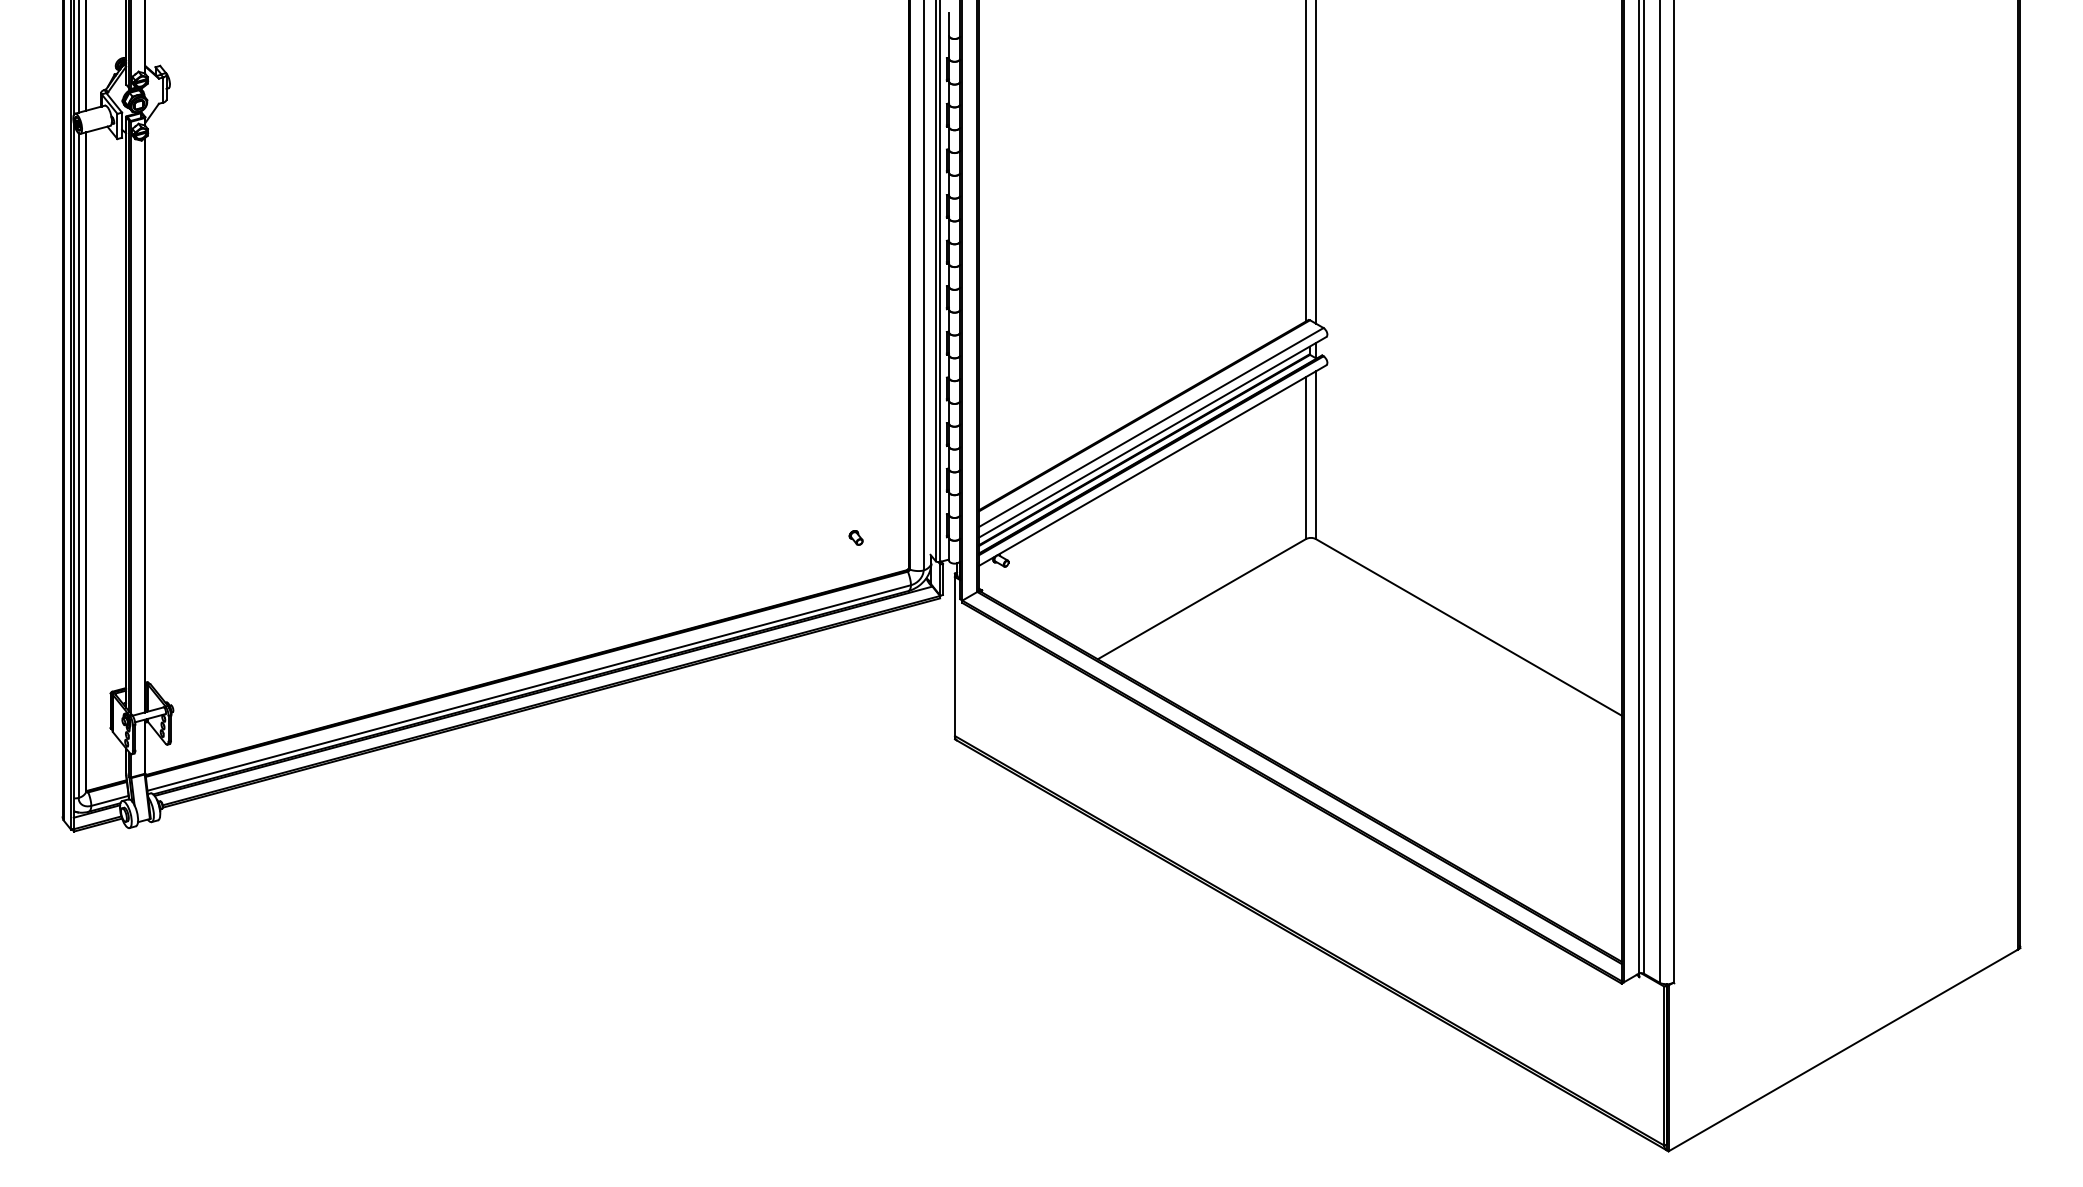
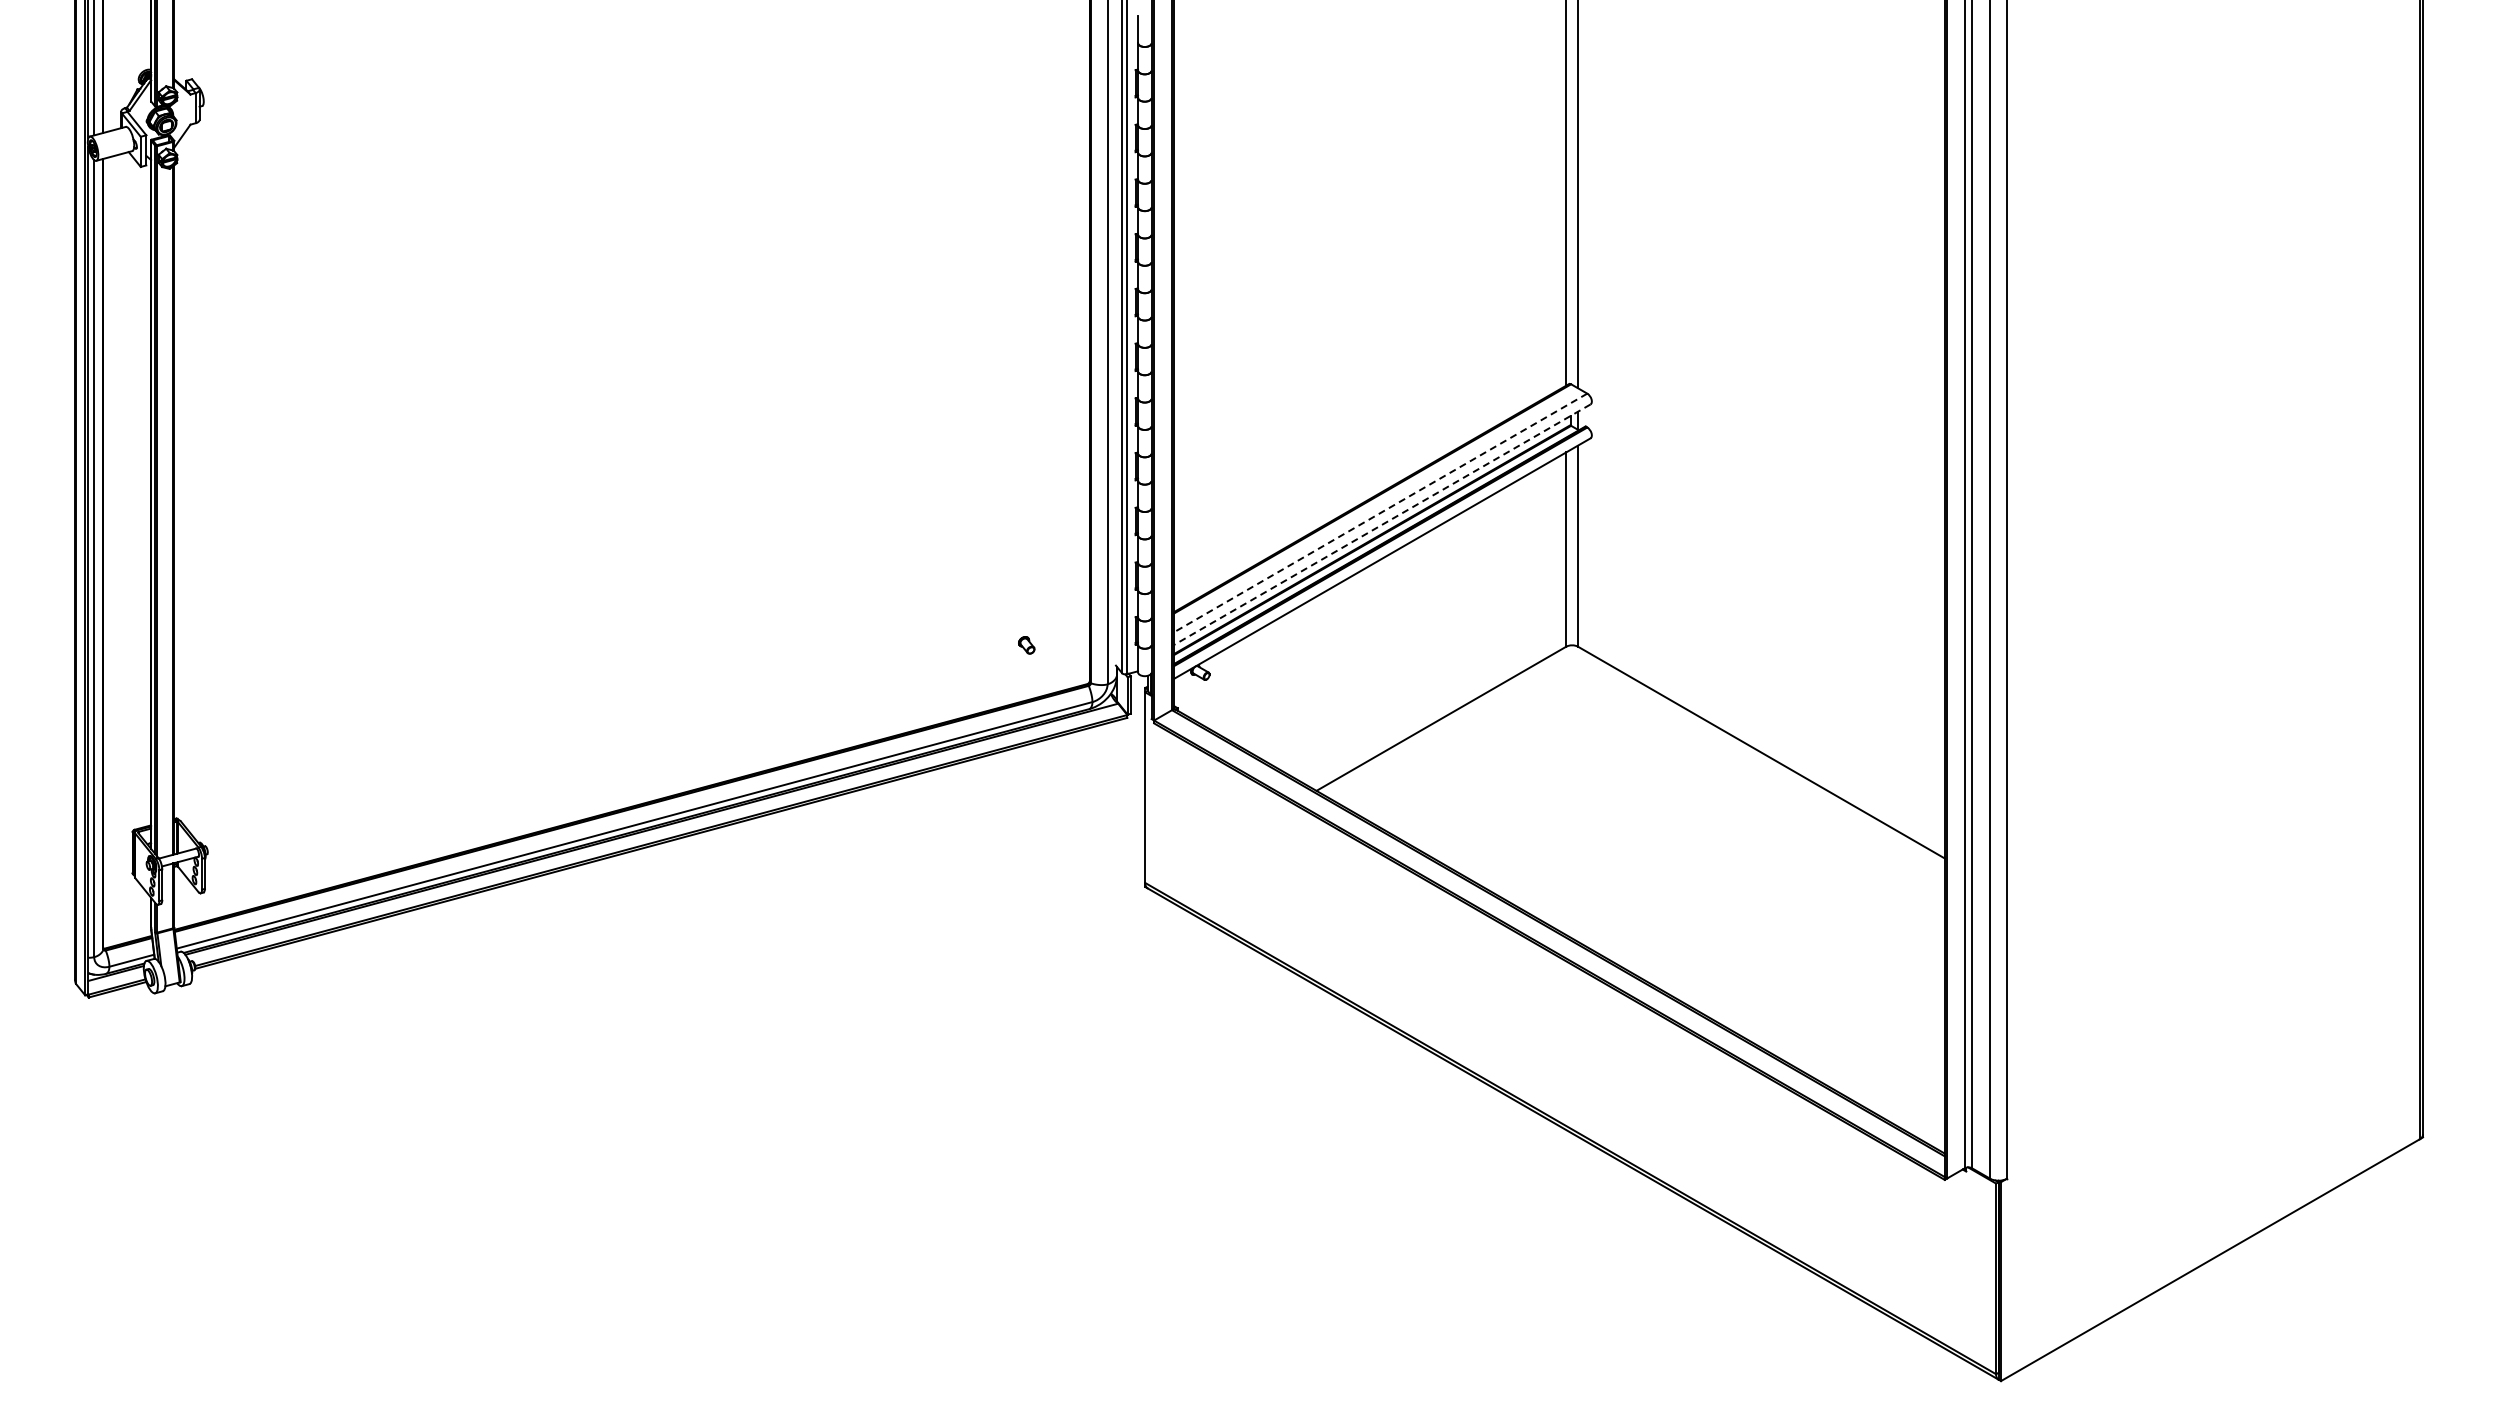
line: (1151, 427) -> (1380, 513), solid -> dashed
line: (1152, 437) -> (1382, 524), solid -> dashed

